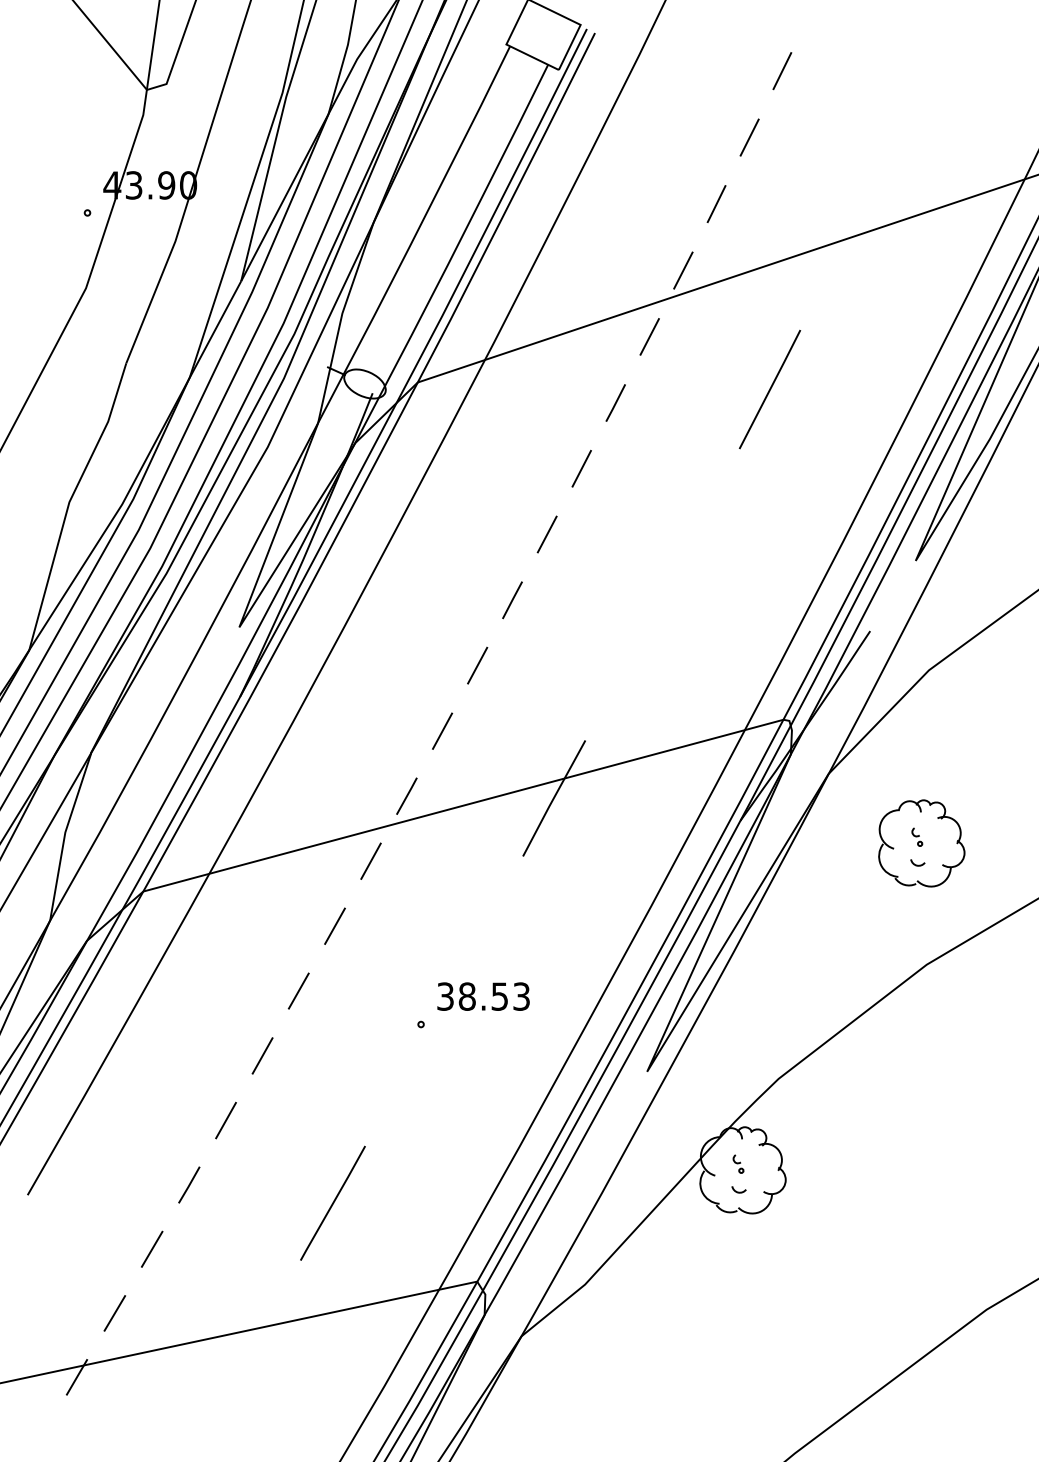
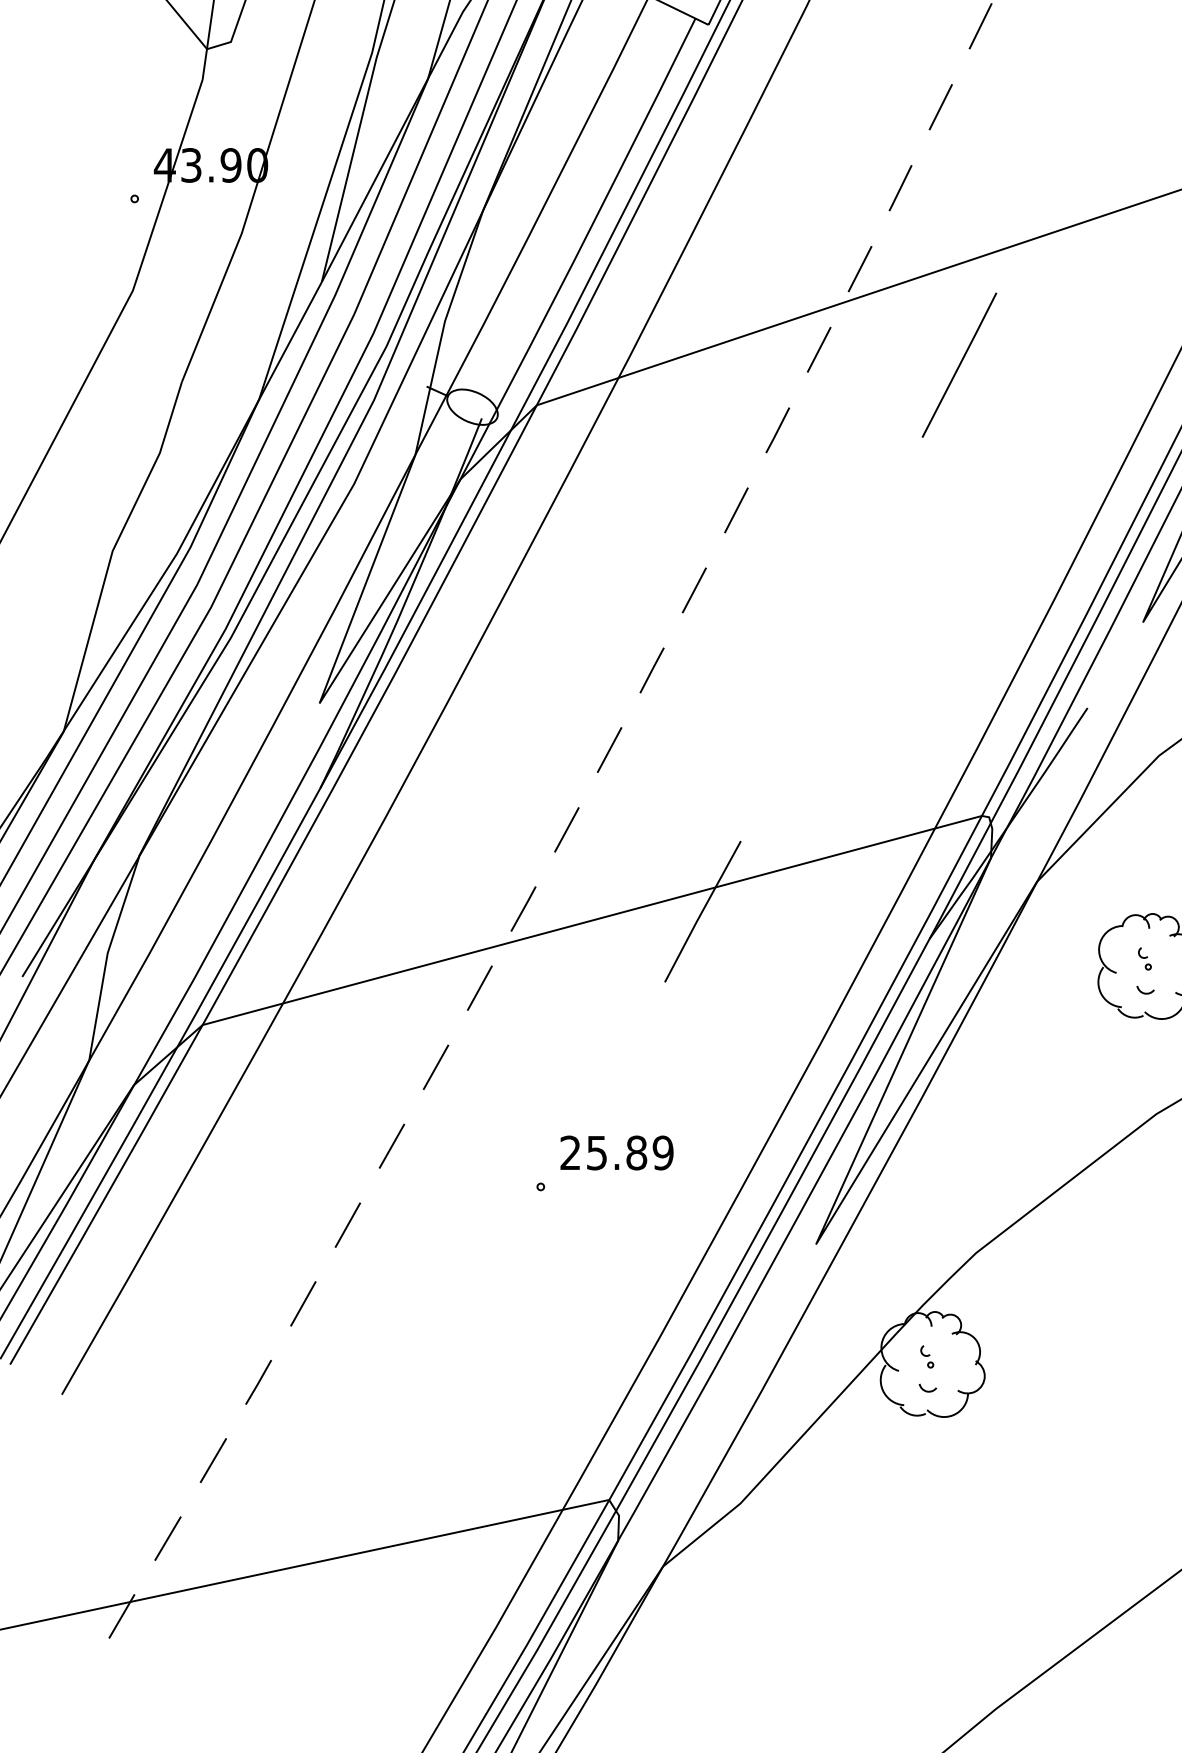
line: (769, 389) -> (958, 365), moved
text: (483, 996) -> (616, 1152), 38.53 -> 25.89
line: (332, 1202) -> (432, 1403), removed

